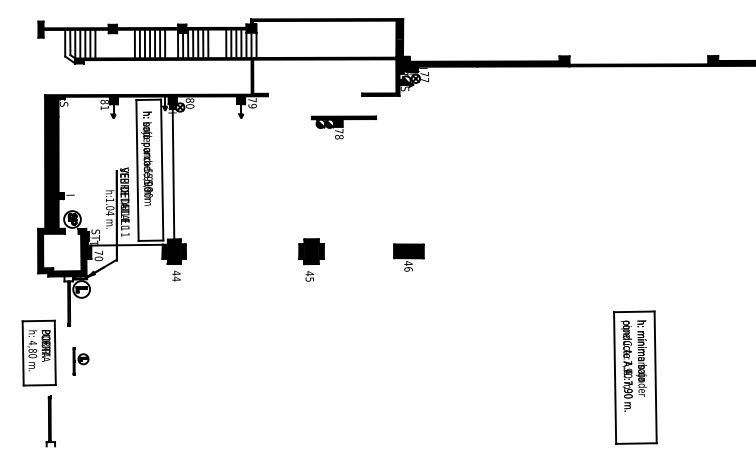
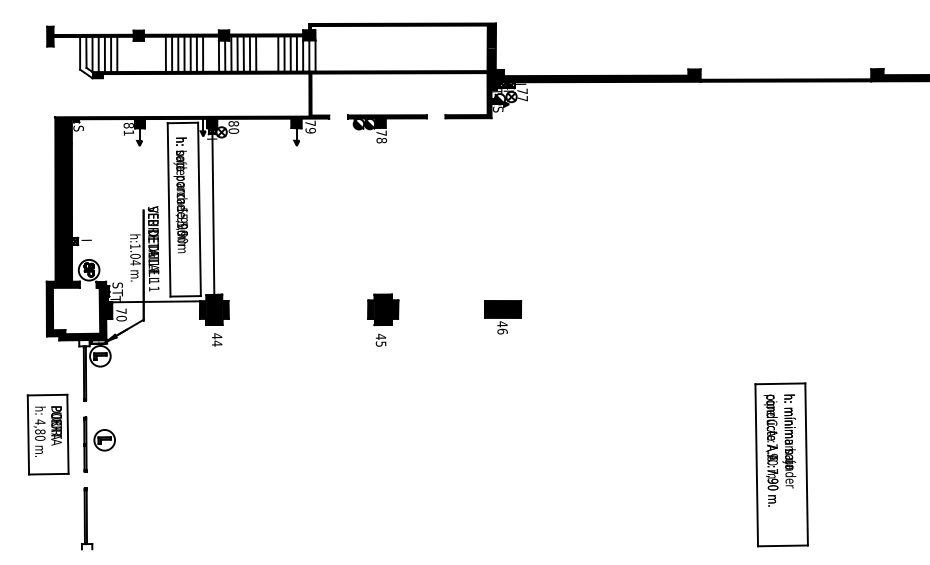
part: (343, 127) -> (386, 128), moved
part: (80, 361) -> (98, 444), size x1.67
part: (50, 421) -> (86, 518), moved

